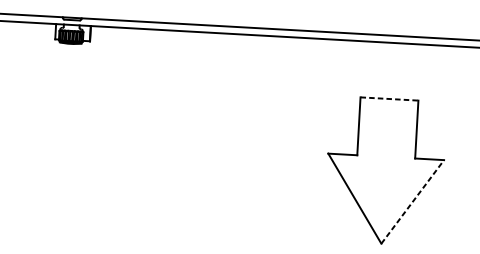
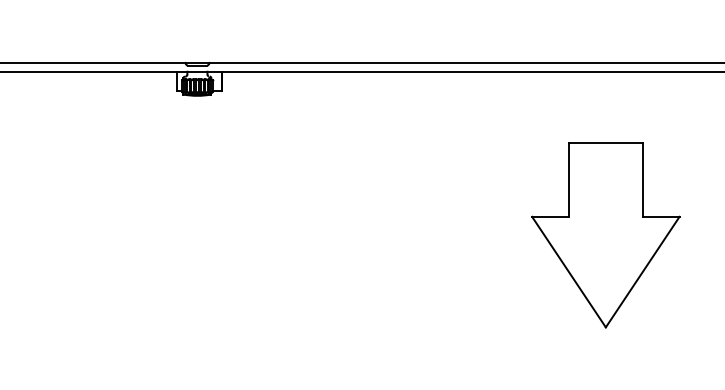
line: (389, 99) -> (605, 143), dashed -> solid
line: (412, 201) -> (642, 271), dashed -> solid

